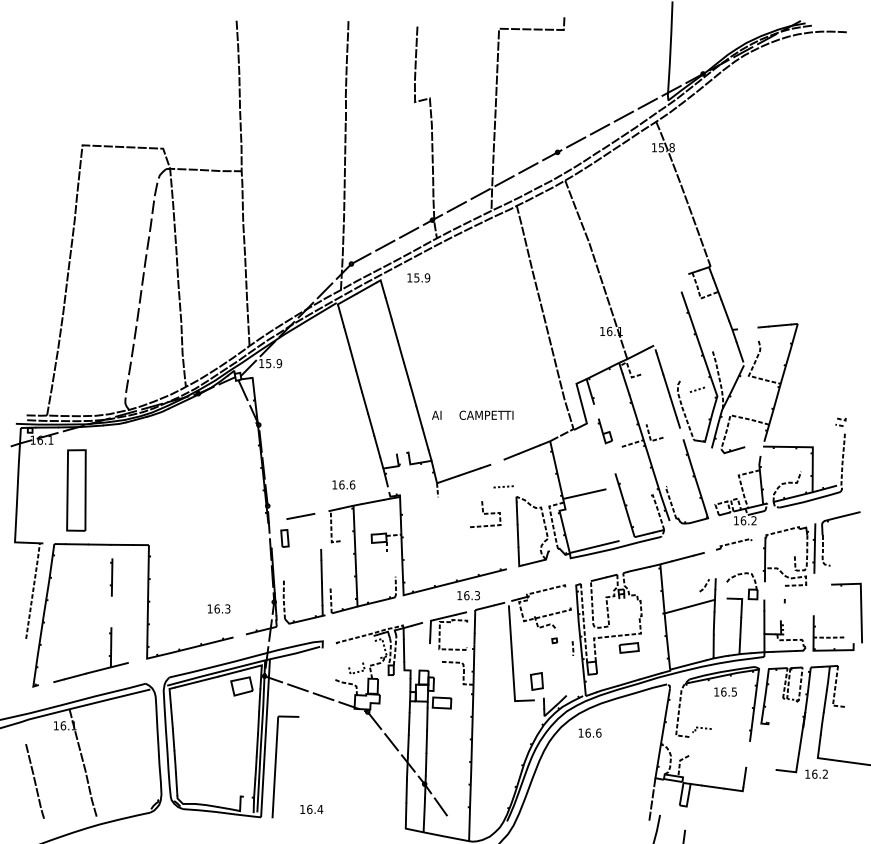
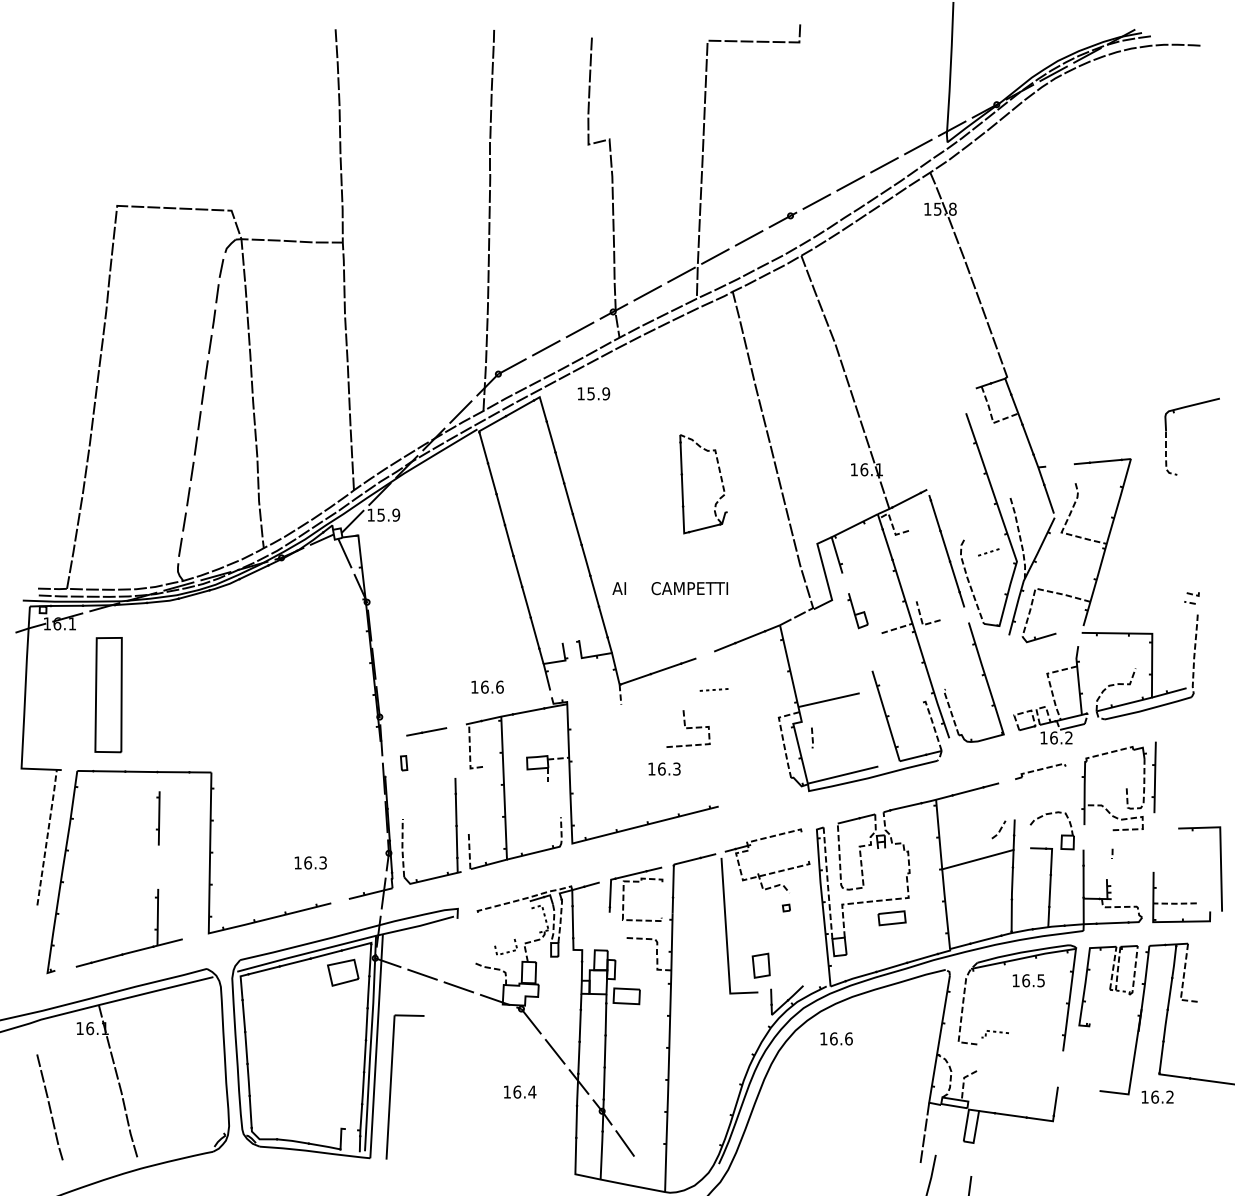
part: (544, 528) -> (720, 479), moved
part: (284, 538) -> (403, 763), size x0.6
part: (822, 538) -> (1166, 436), moved
text: (468, 595) -> (664, 768), moved
part: (573, 648) -> (812, 737), moved
text: (312, 809) -> (520, 1091), moved

